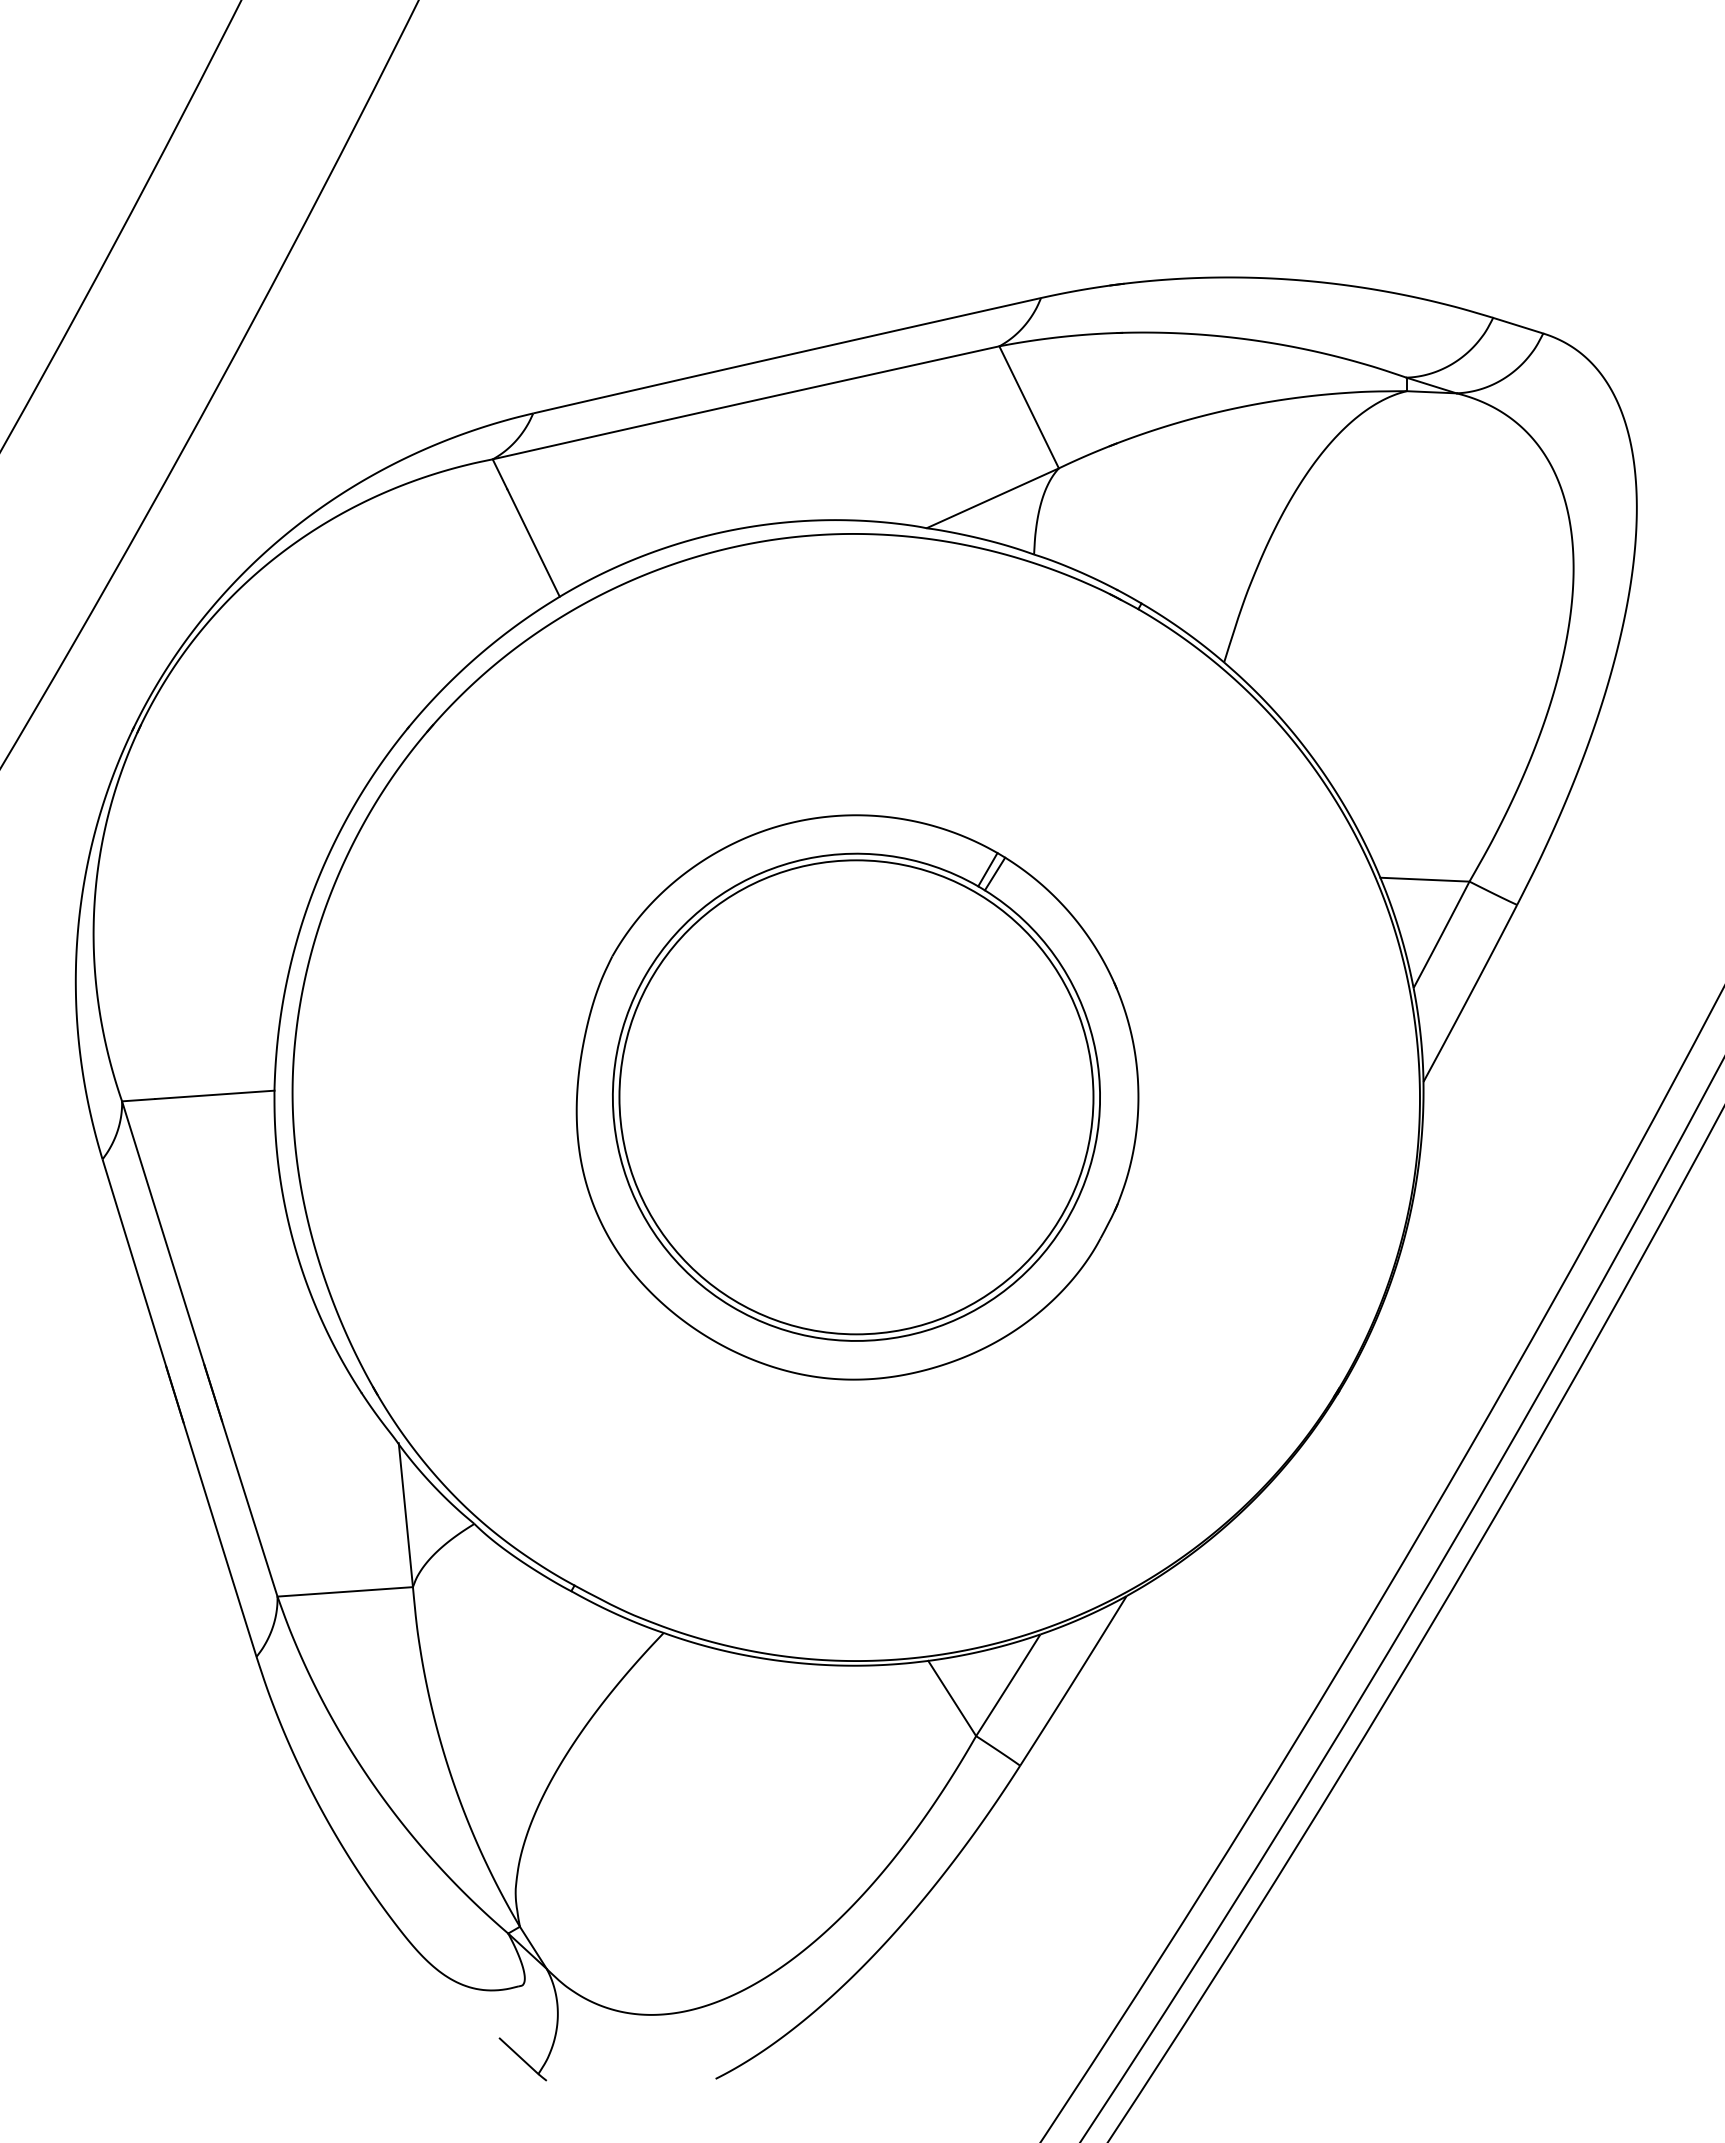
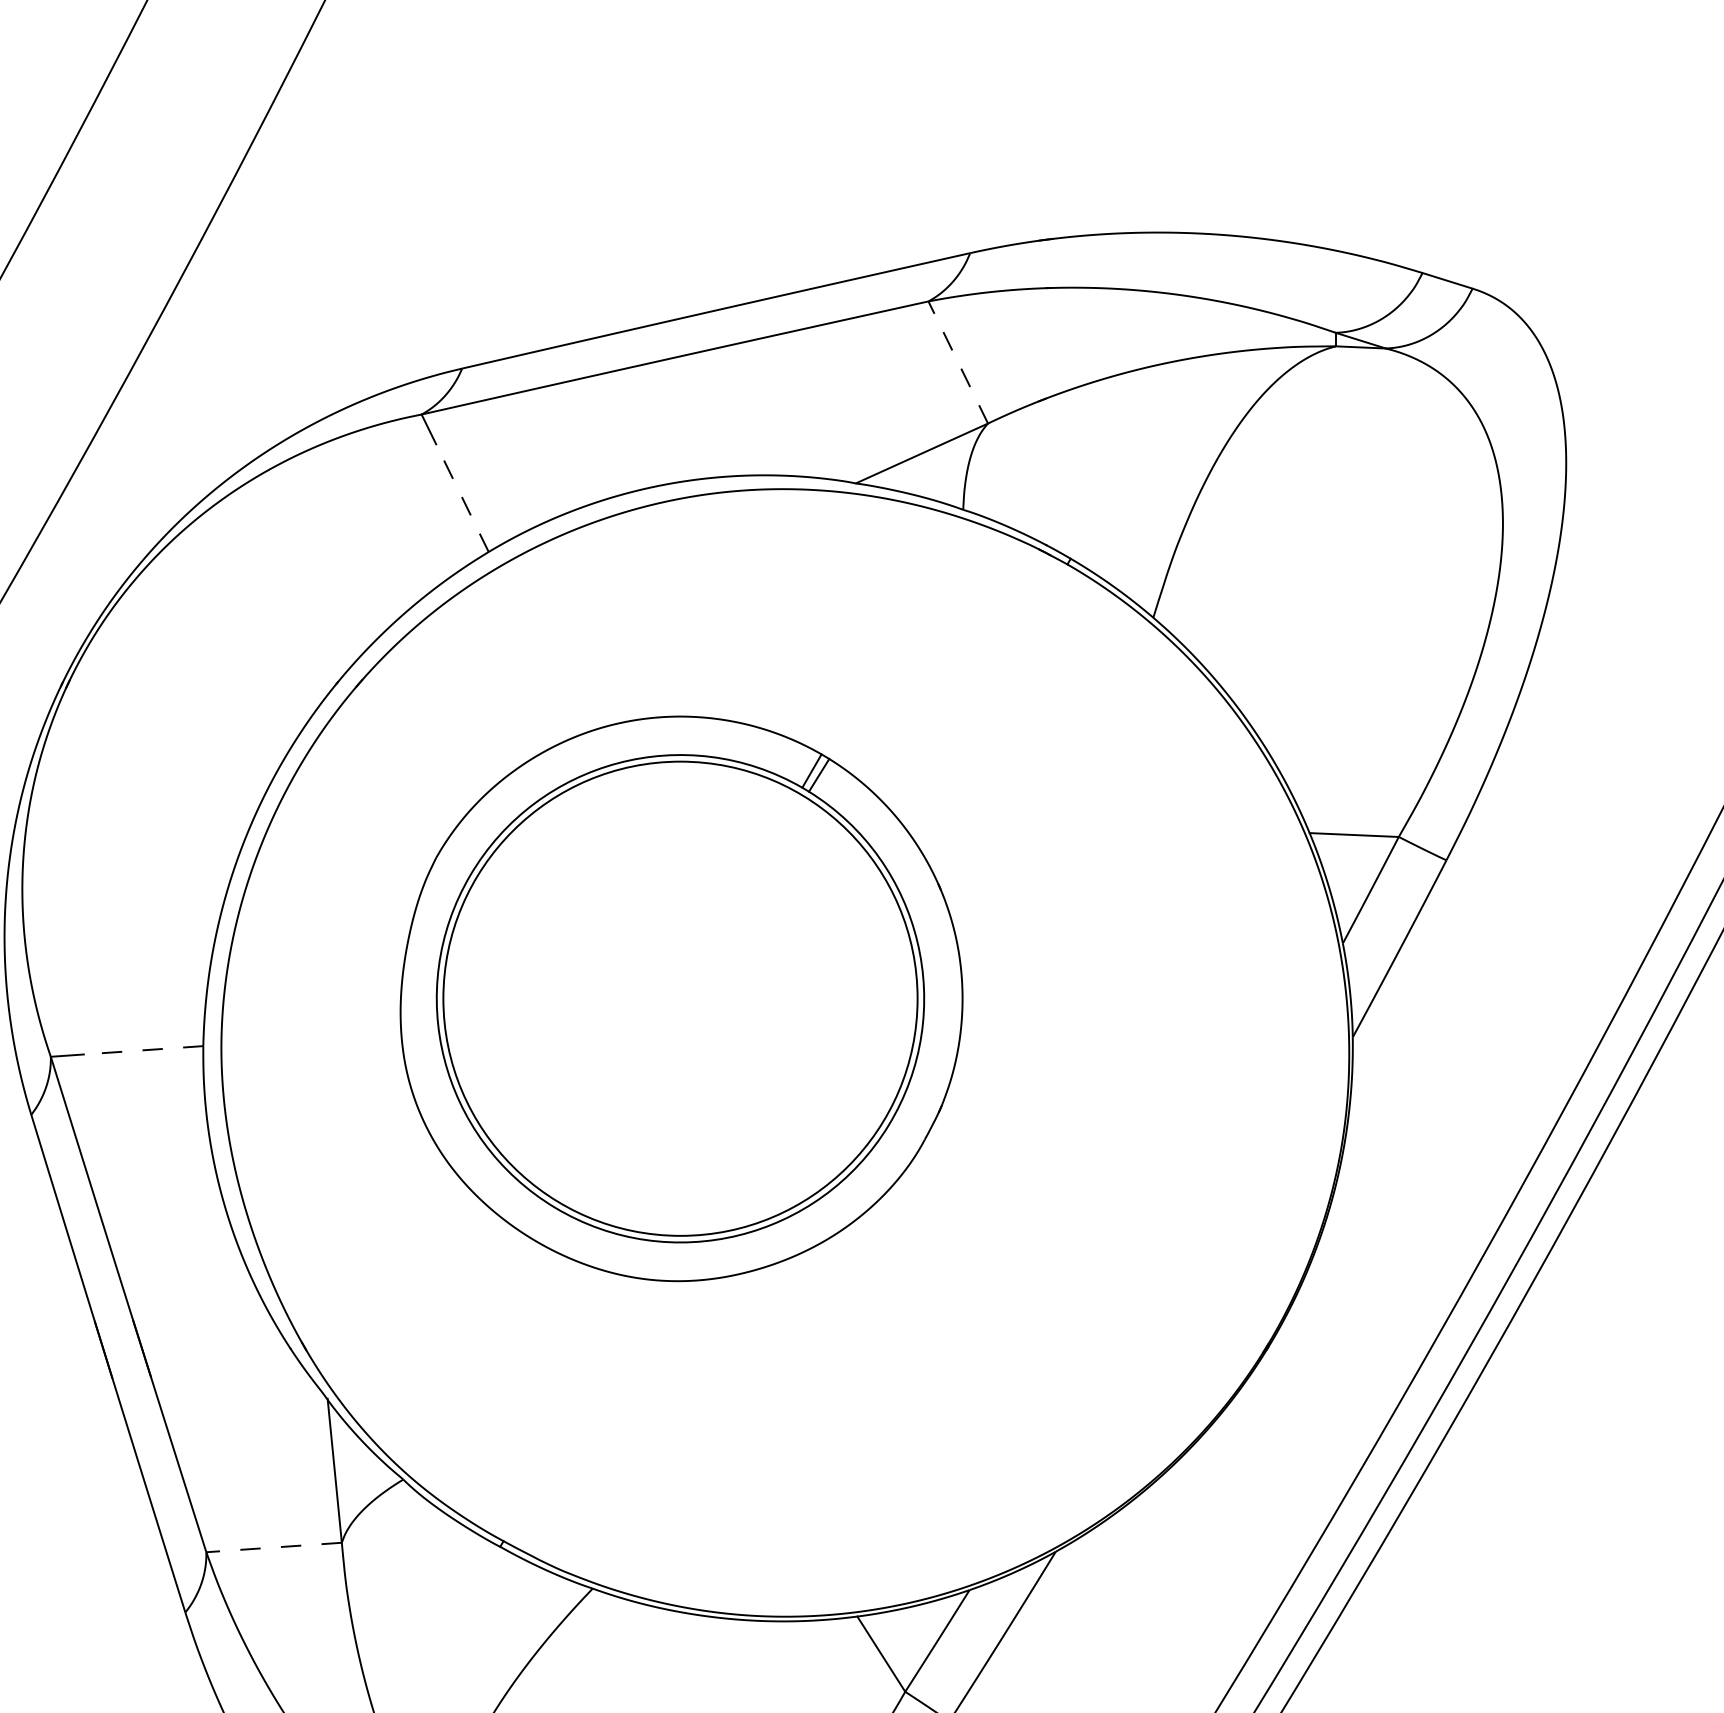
line: (1029, 407) -> (958, 362), solid -> dashed
line: (533, 542) -> (462, 497), solid -> dashed
line: (214, 1094) -> (143, 1049), solid -> dashed
part: (857, 1097) -> (681, 998), moved
line: (345, 1591) -> (274, 1547), solid -> dashed

